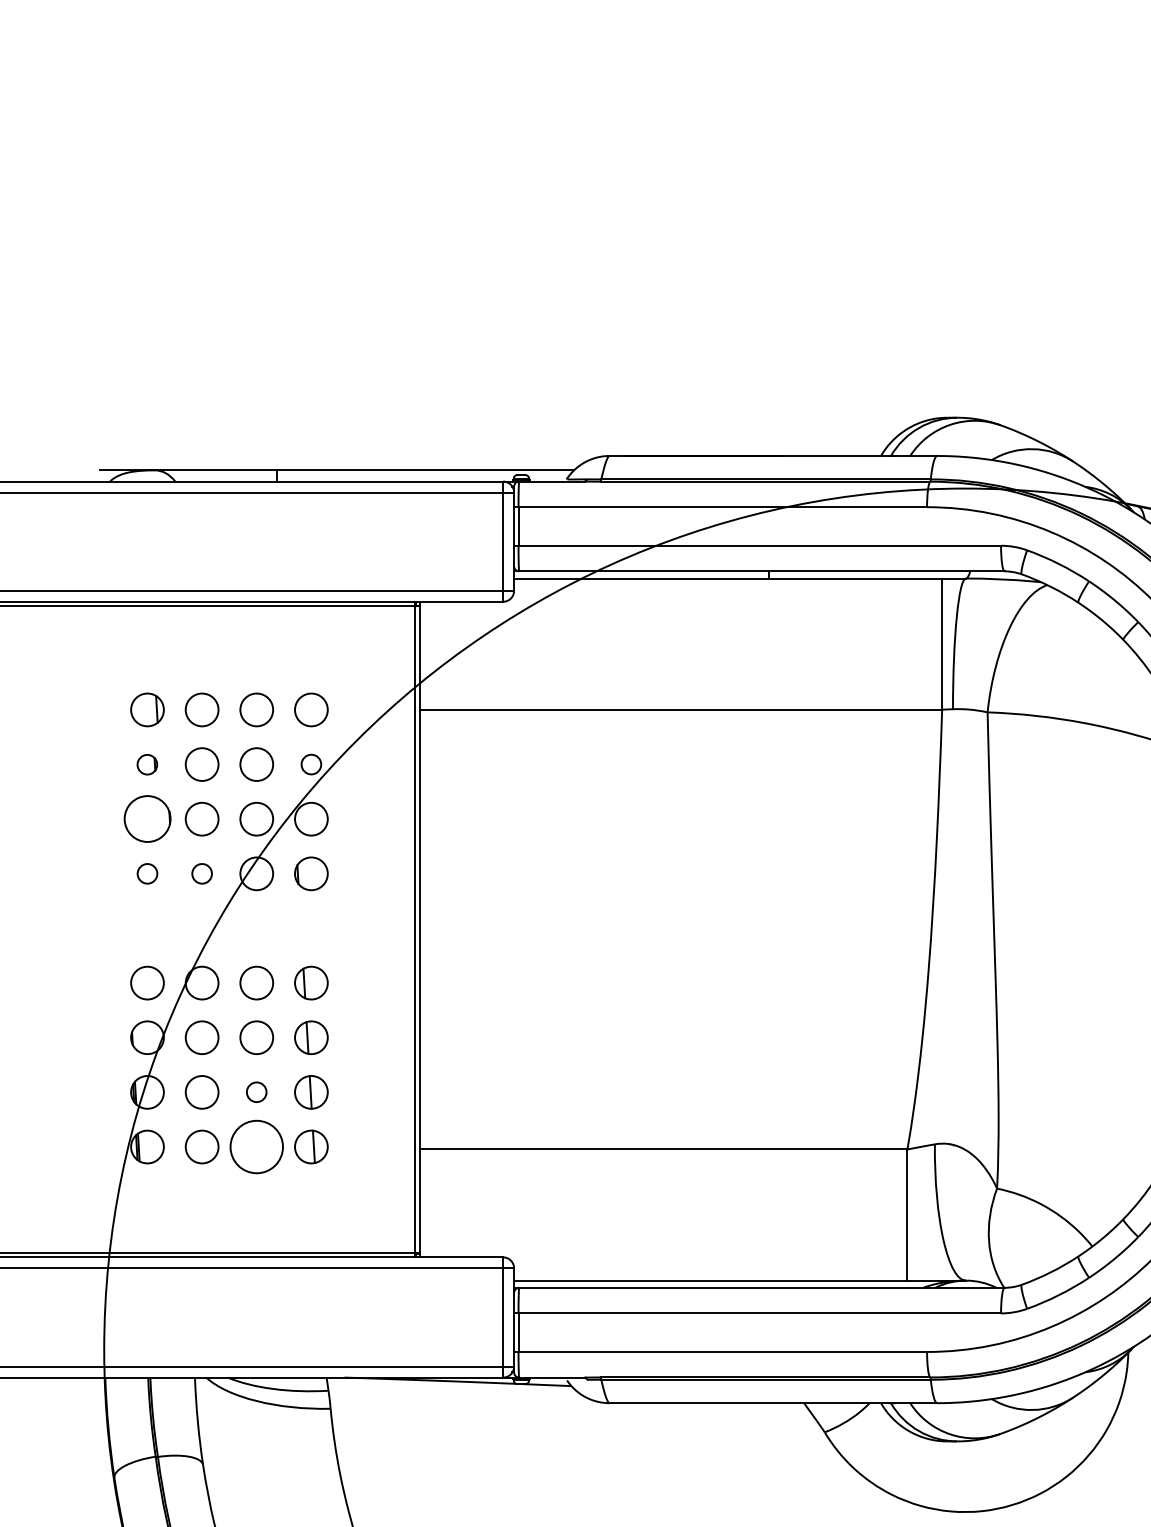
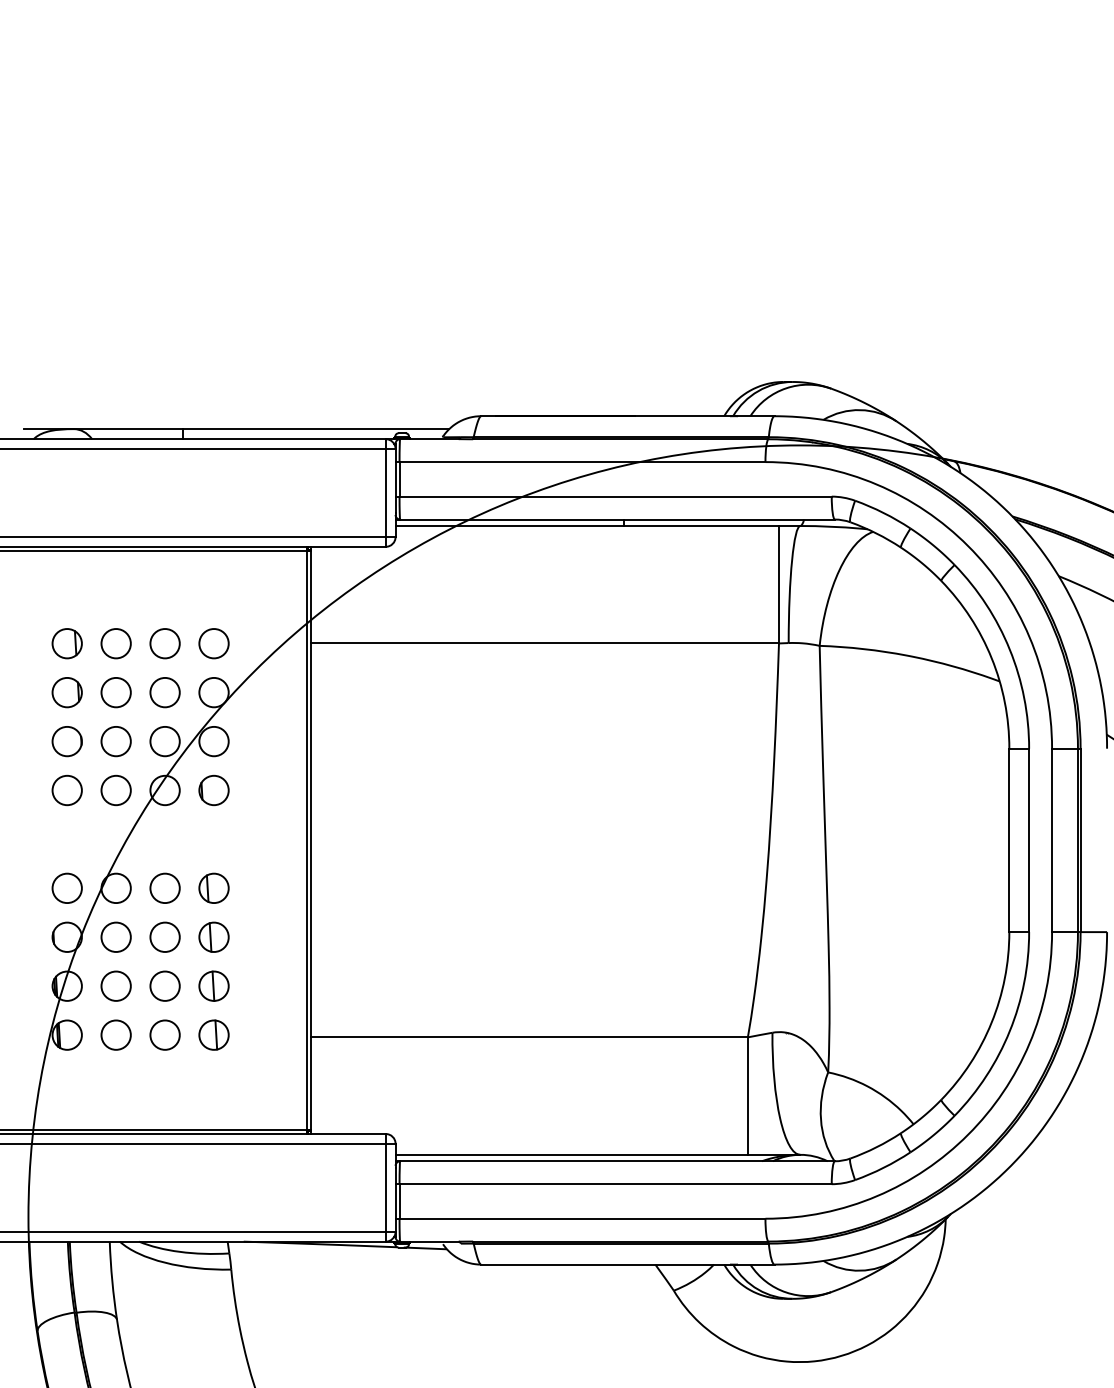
part: (146, 764) -> (66, 692), size x1.67
circle: (310, 764) -> (213, 692), size x1.67
circle: (146, 819) -> (66, 741), size x0.71
circle: (146, 873) -> (66, 790), size x1.67
circle: (201, 873) -> (115, 790), size x1.67
circle: (256, 1091) -> (164, 985), size x1.67
circle: (256, 1146) -> (164, 1034), size x0.62

